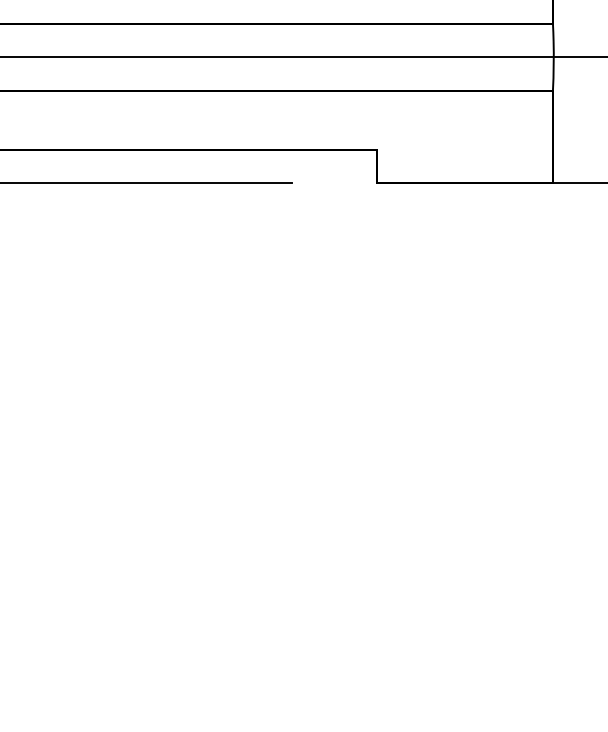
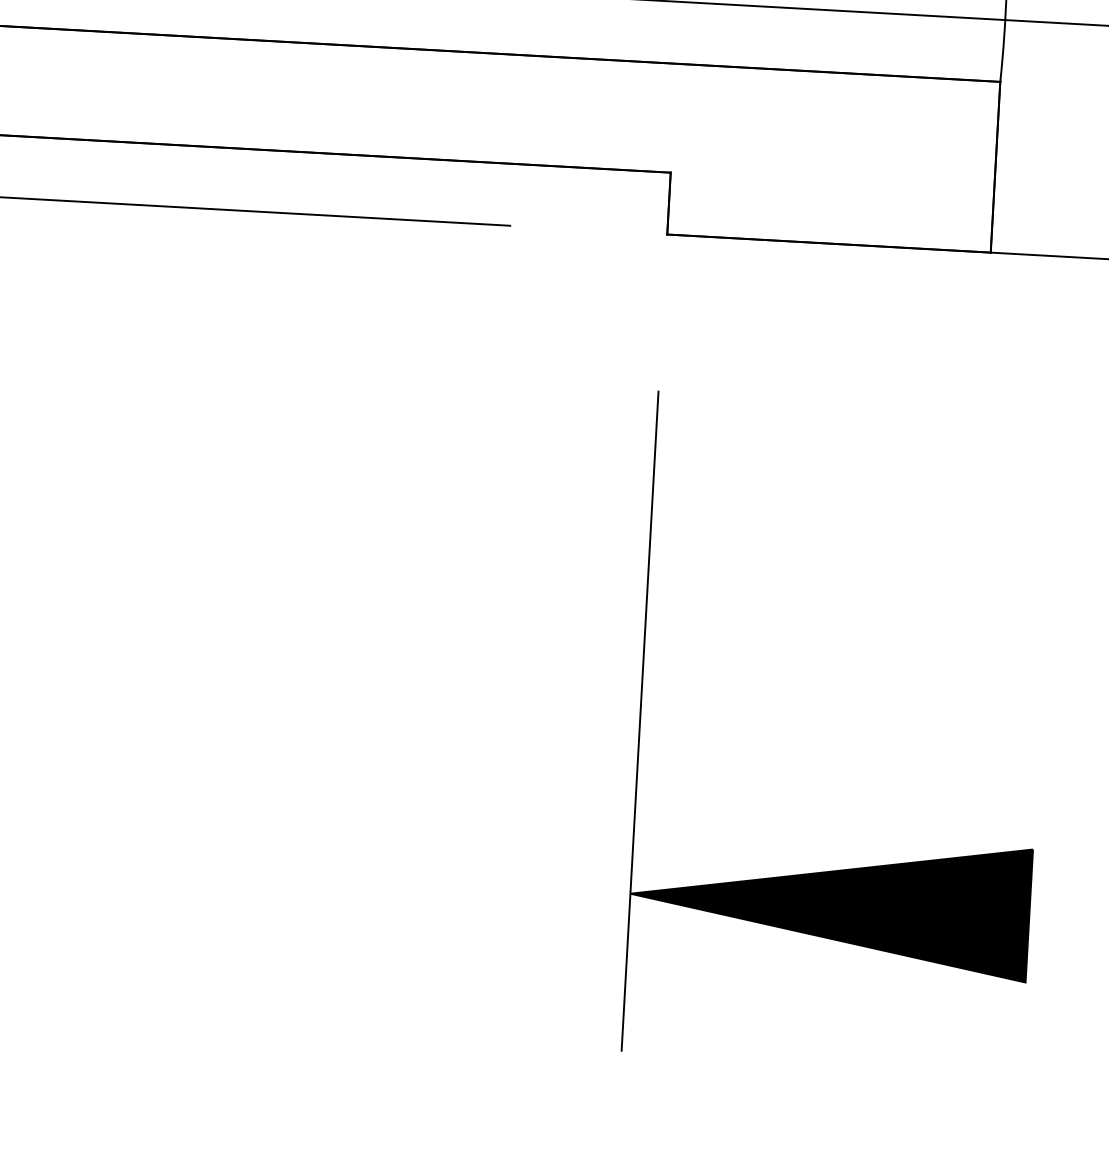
part: (500, 519) -> (859, 866), added

